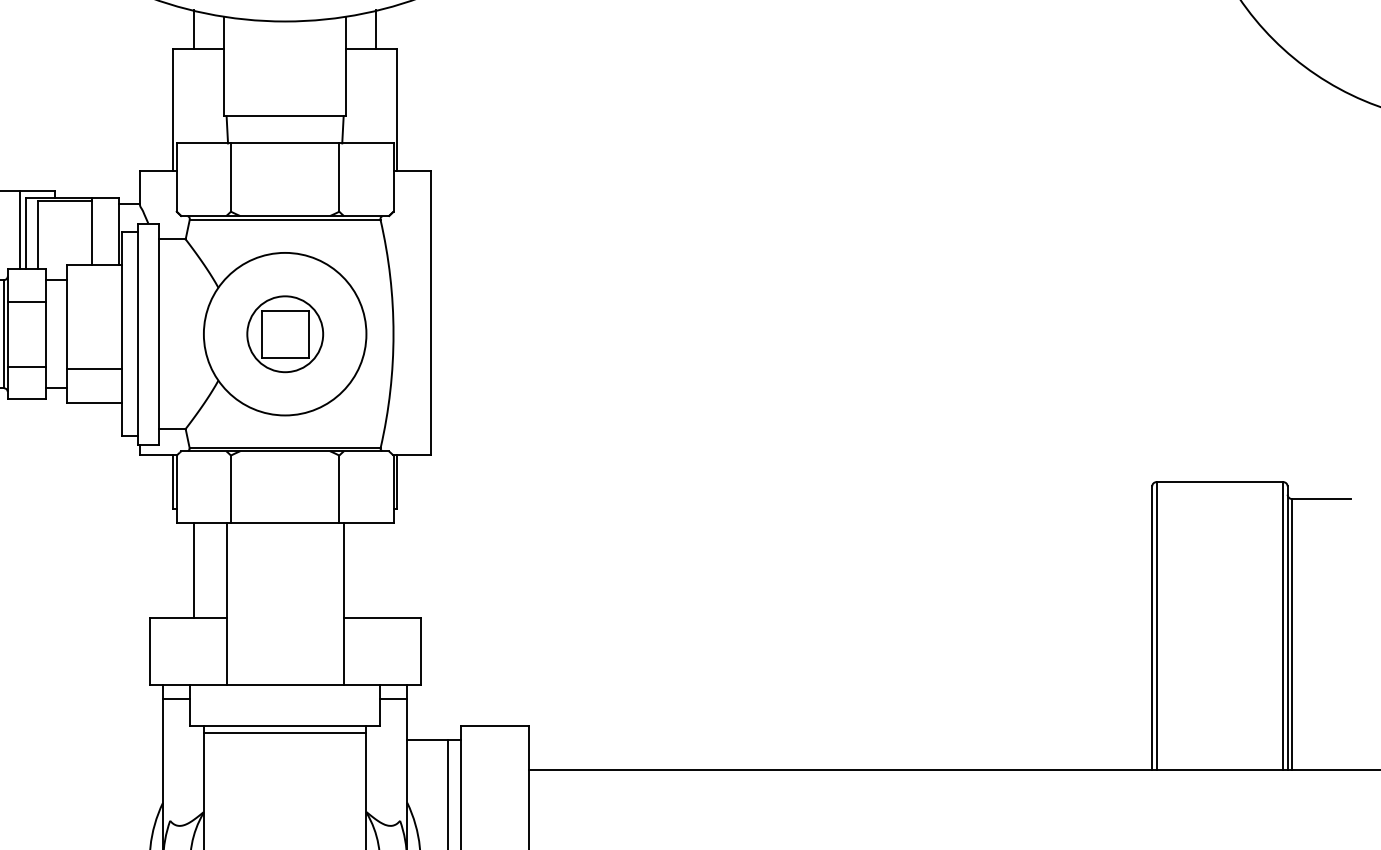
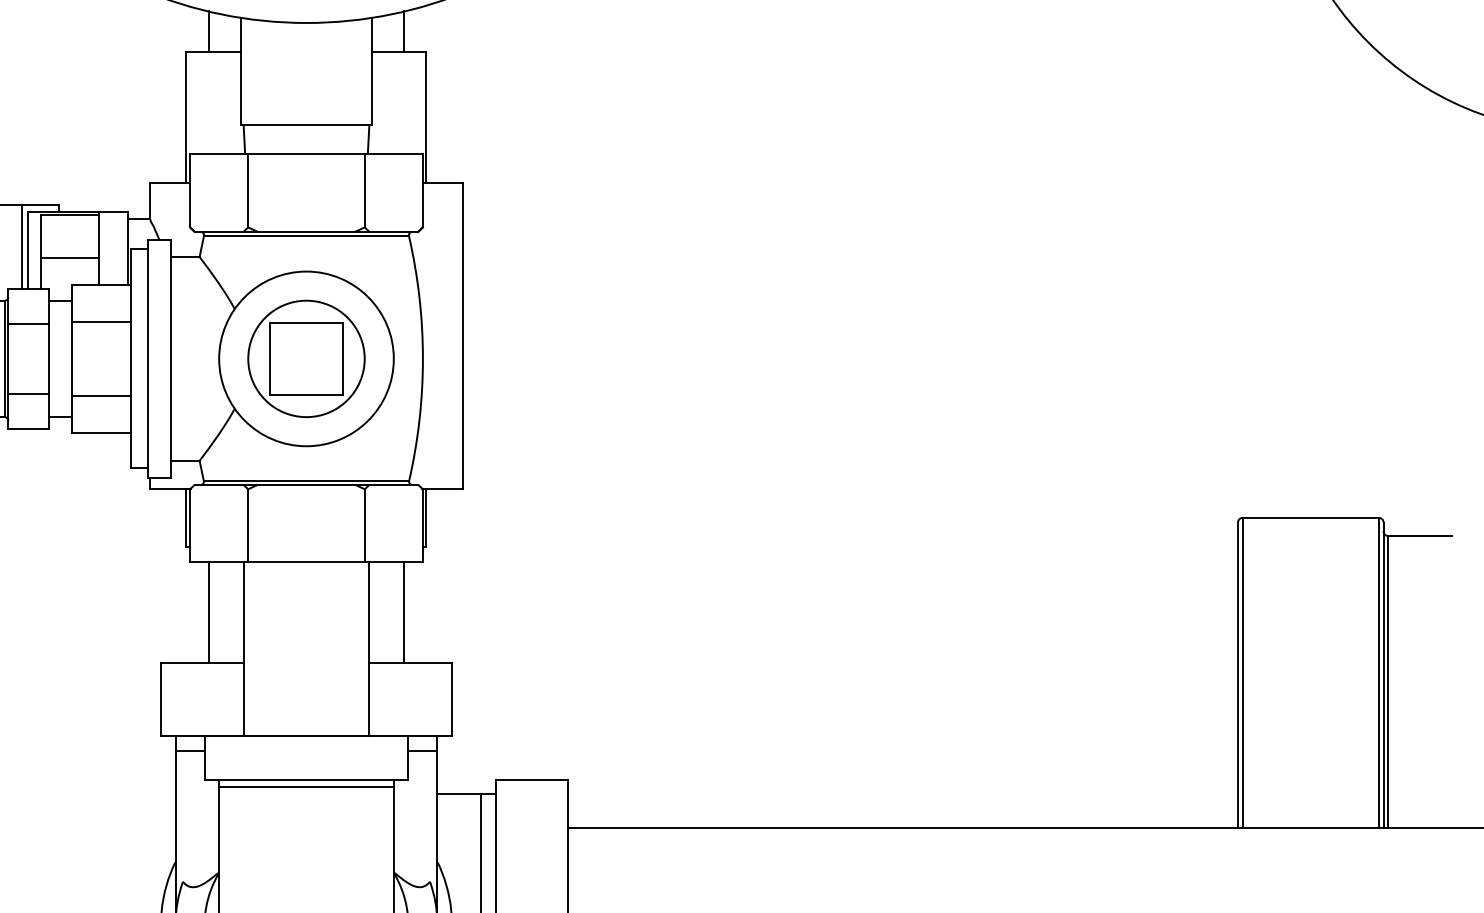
line: (64, 239) -> (69, 257), added
line: (94, 299) -> (101, 321), added
part: (285, 334) -> (306, 359), size x1.43
line: (376, 569) -> (404, 611), added

